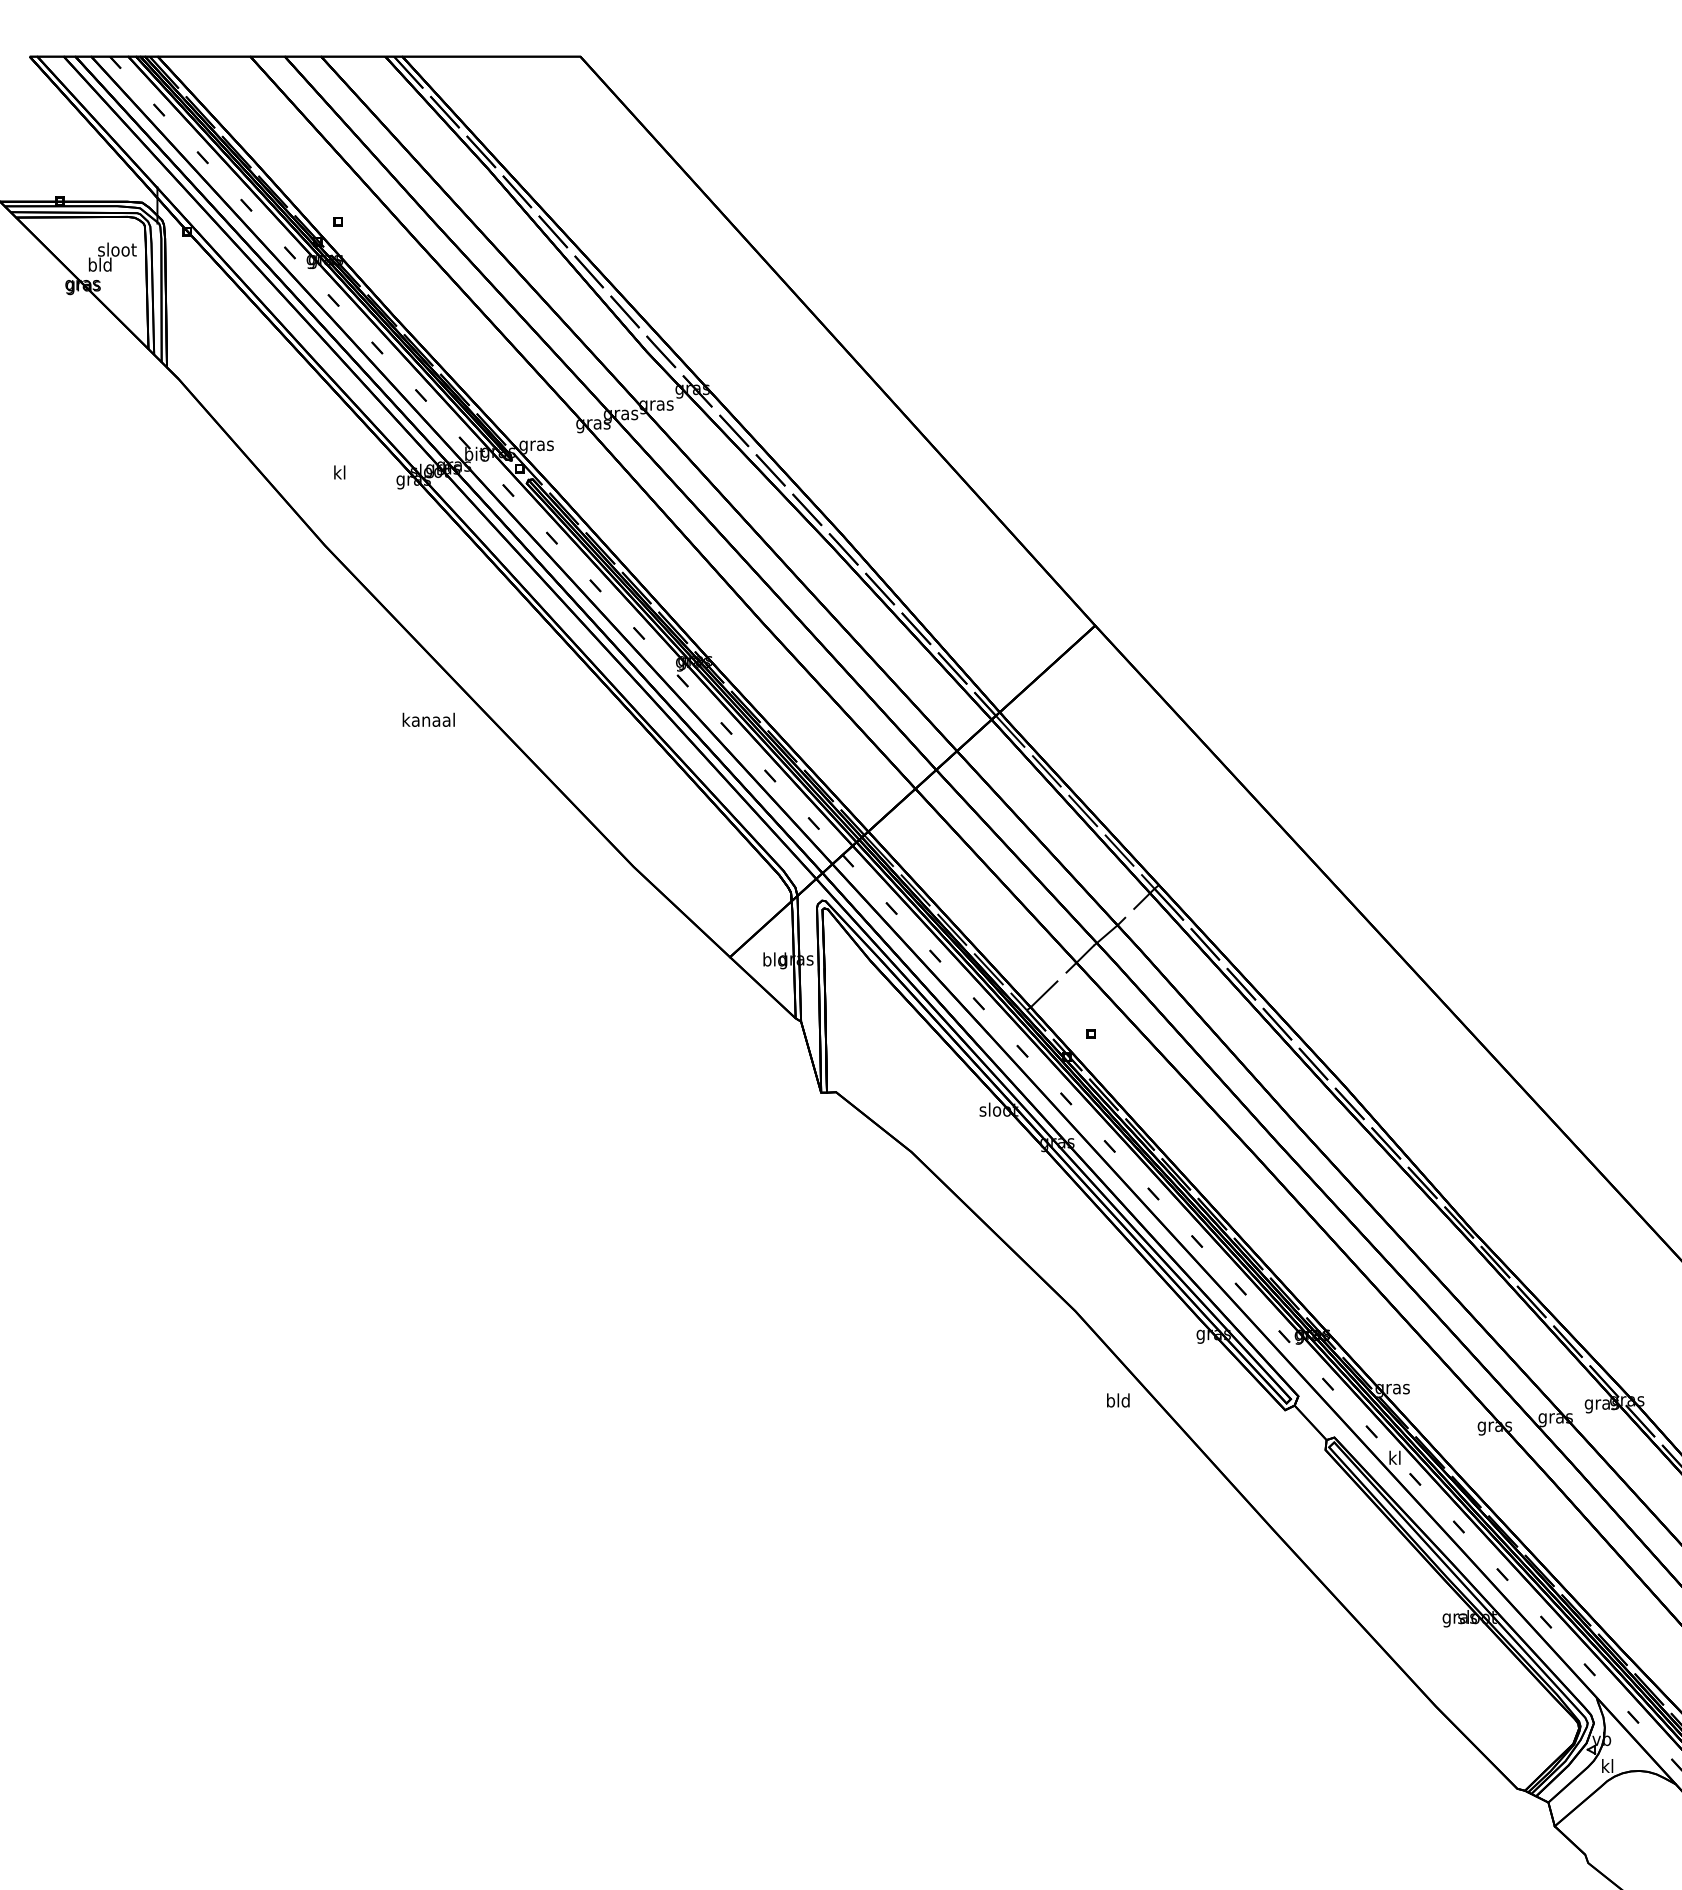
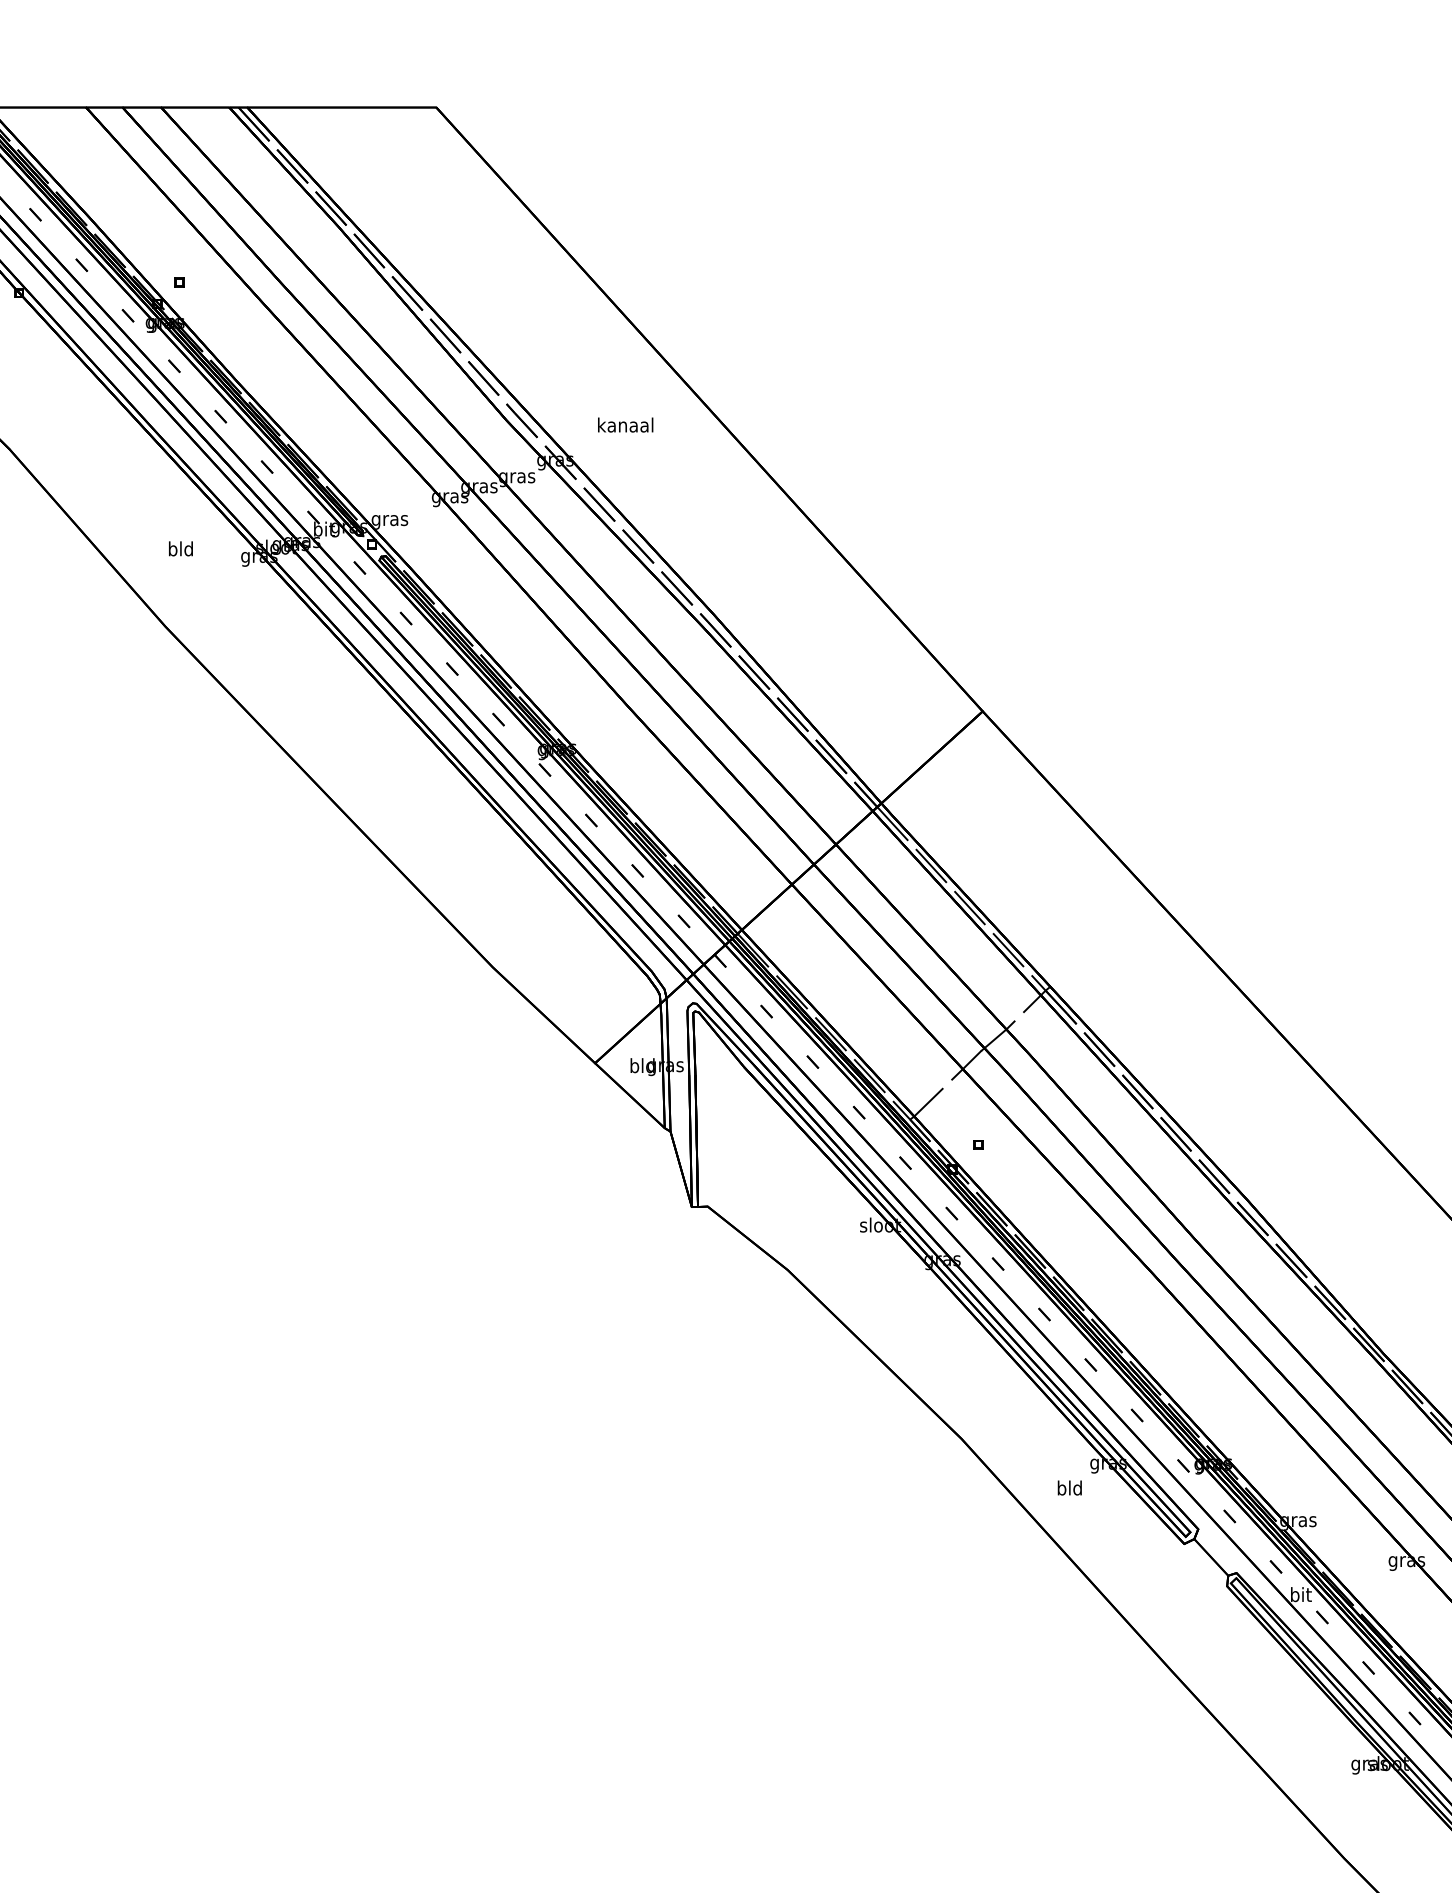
text: (339, 472) -> (180, 548), kl -> bld
text: (428, 719) -> (625, 424), moved
text: (1118, 1400) -> (1070, 1488), moved
text: (1395, 1457) -> (1301, 1594), kl -> bit

